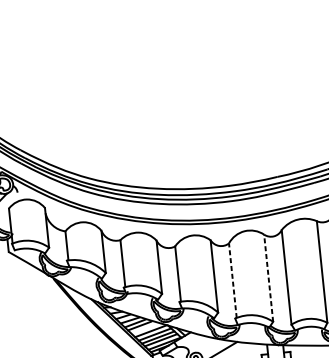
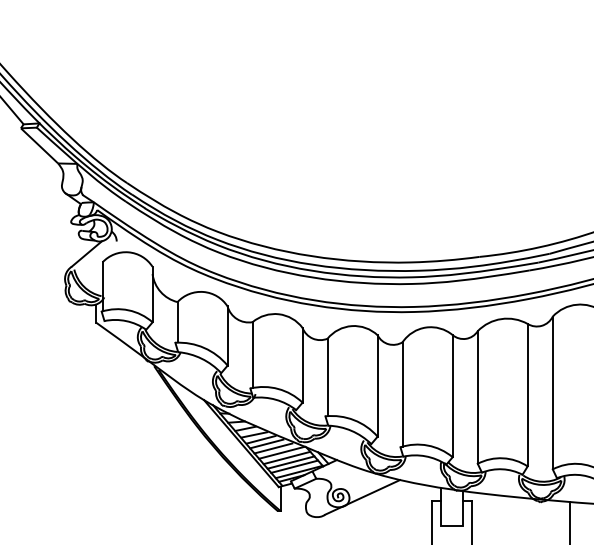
line: (268, 277) -> (452, 395), dashed -> solid
line: (232, 280) -> (402, 394), dashed -> solid
line: (144, 328) -> (273, 448), added

